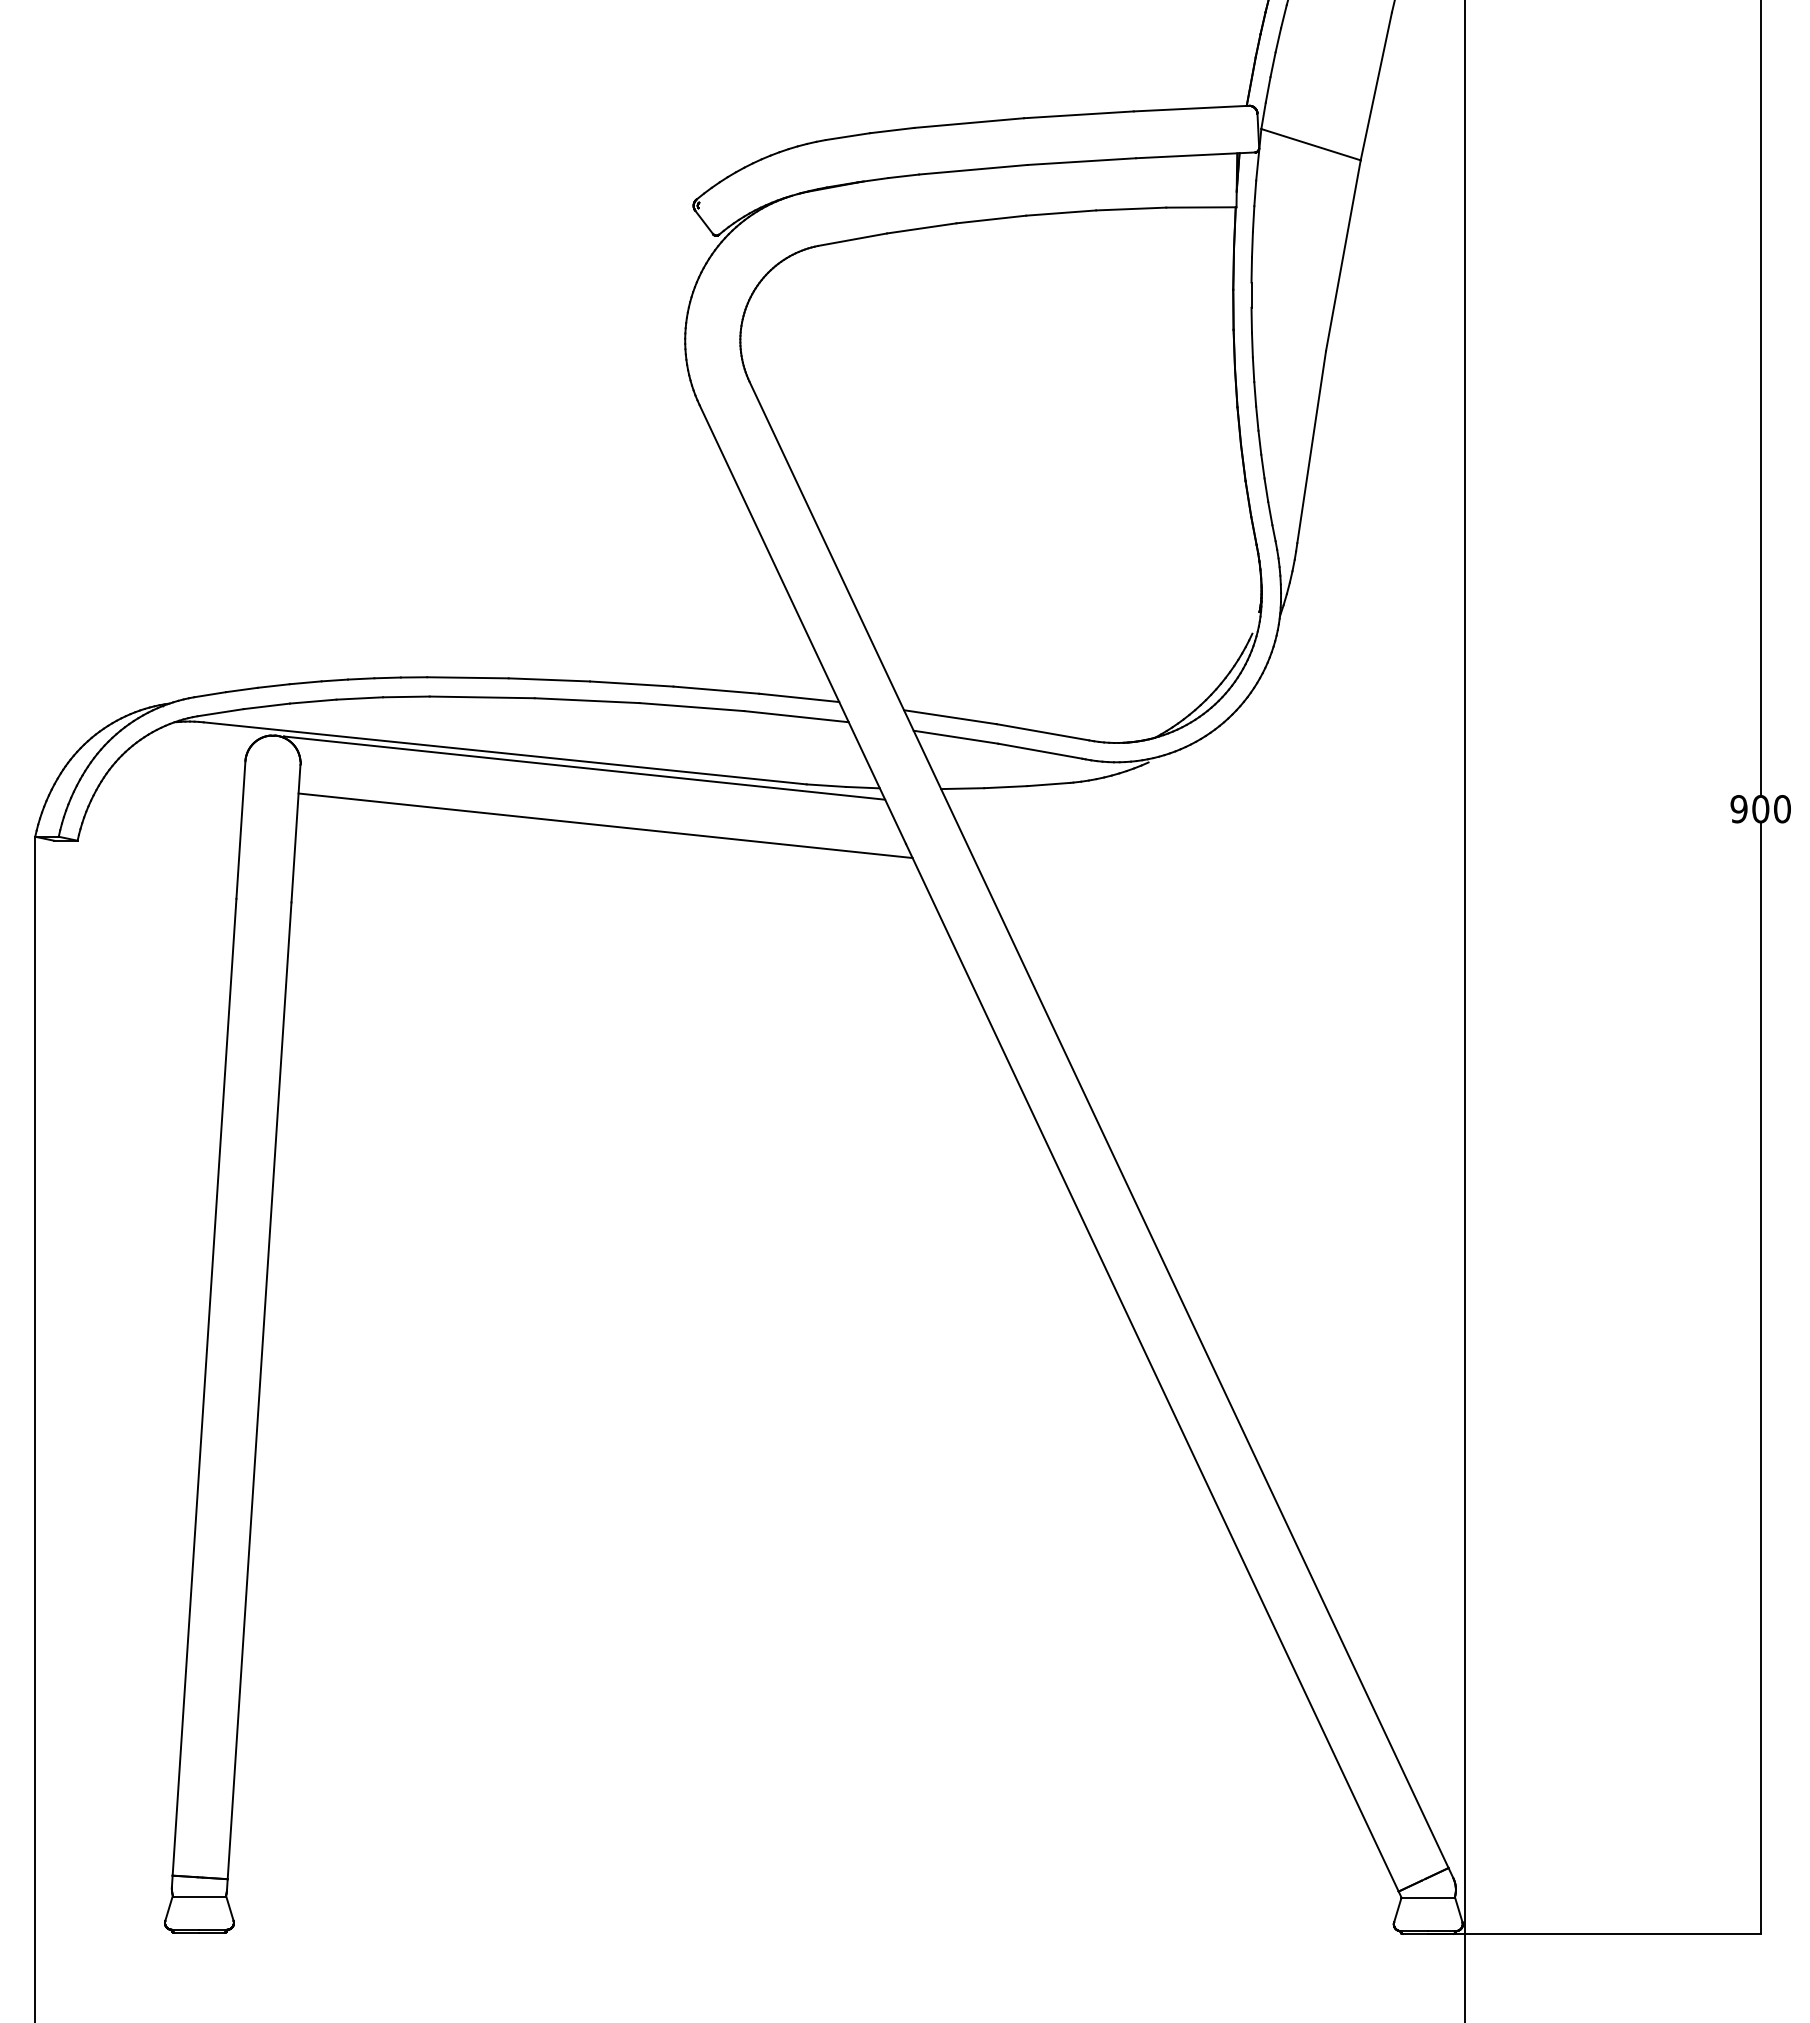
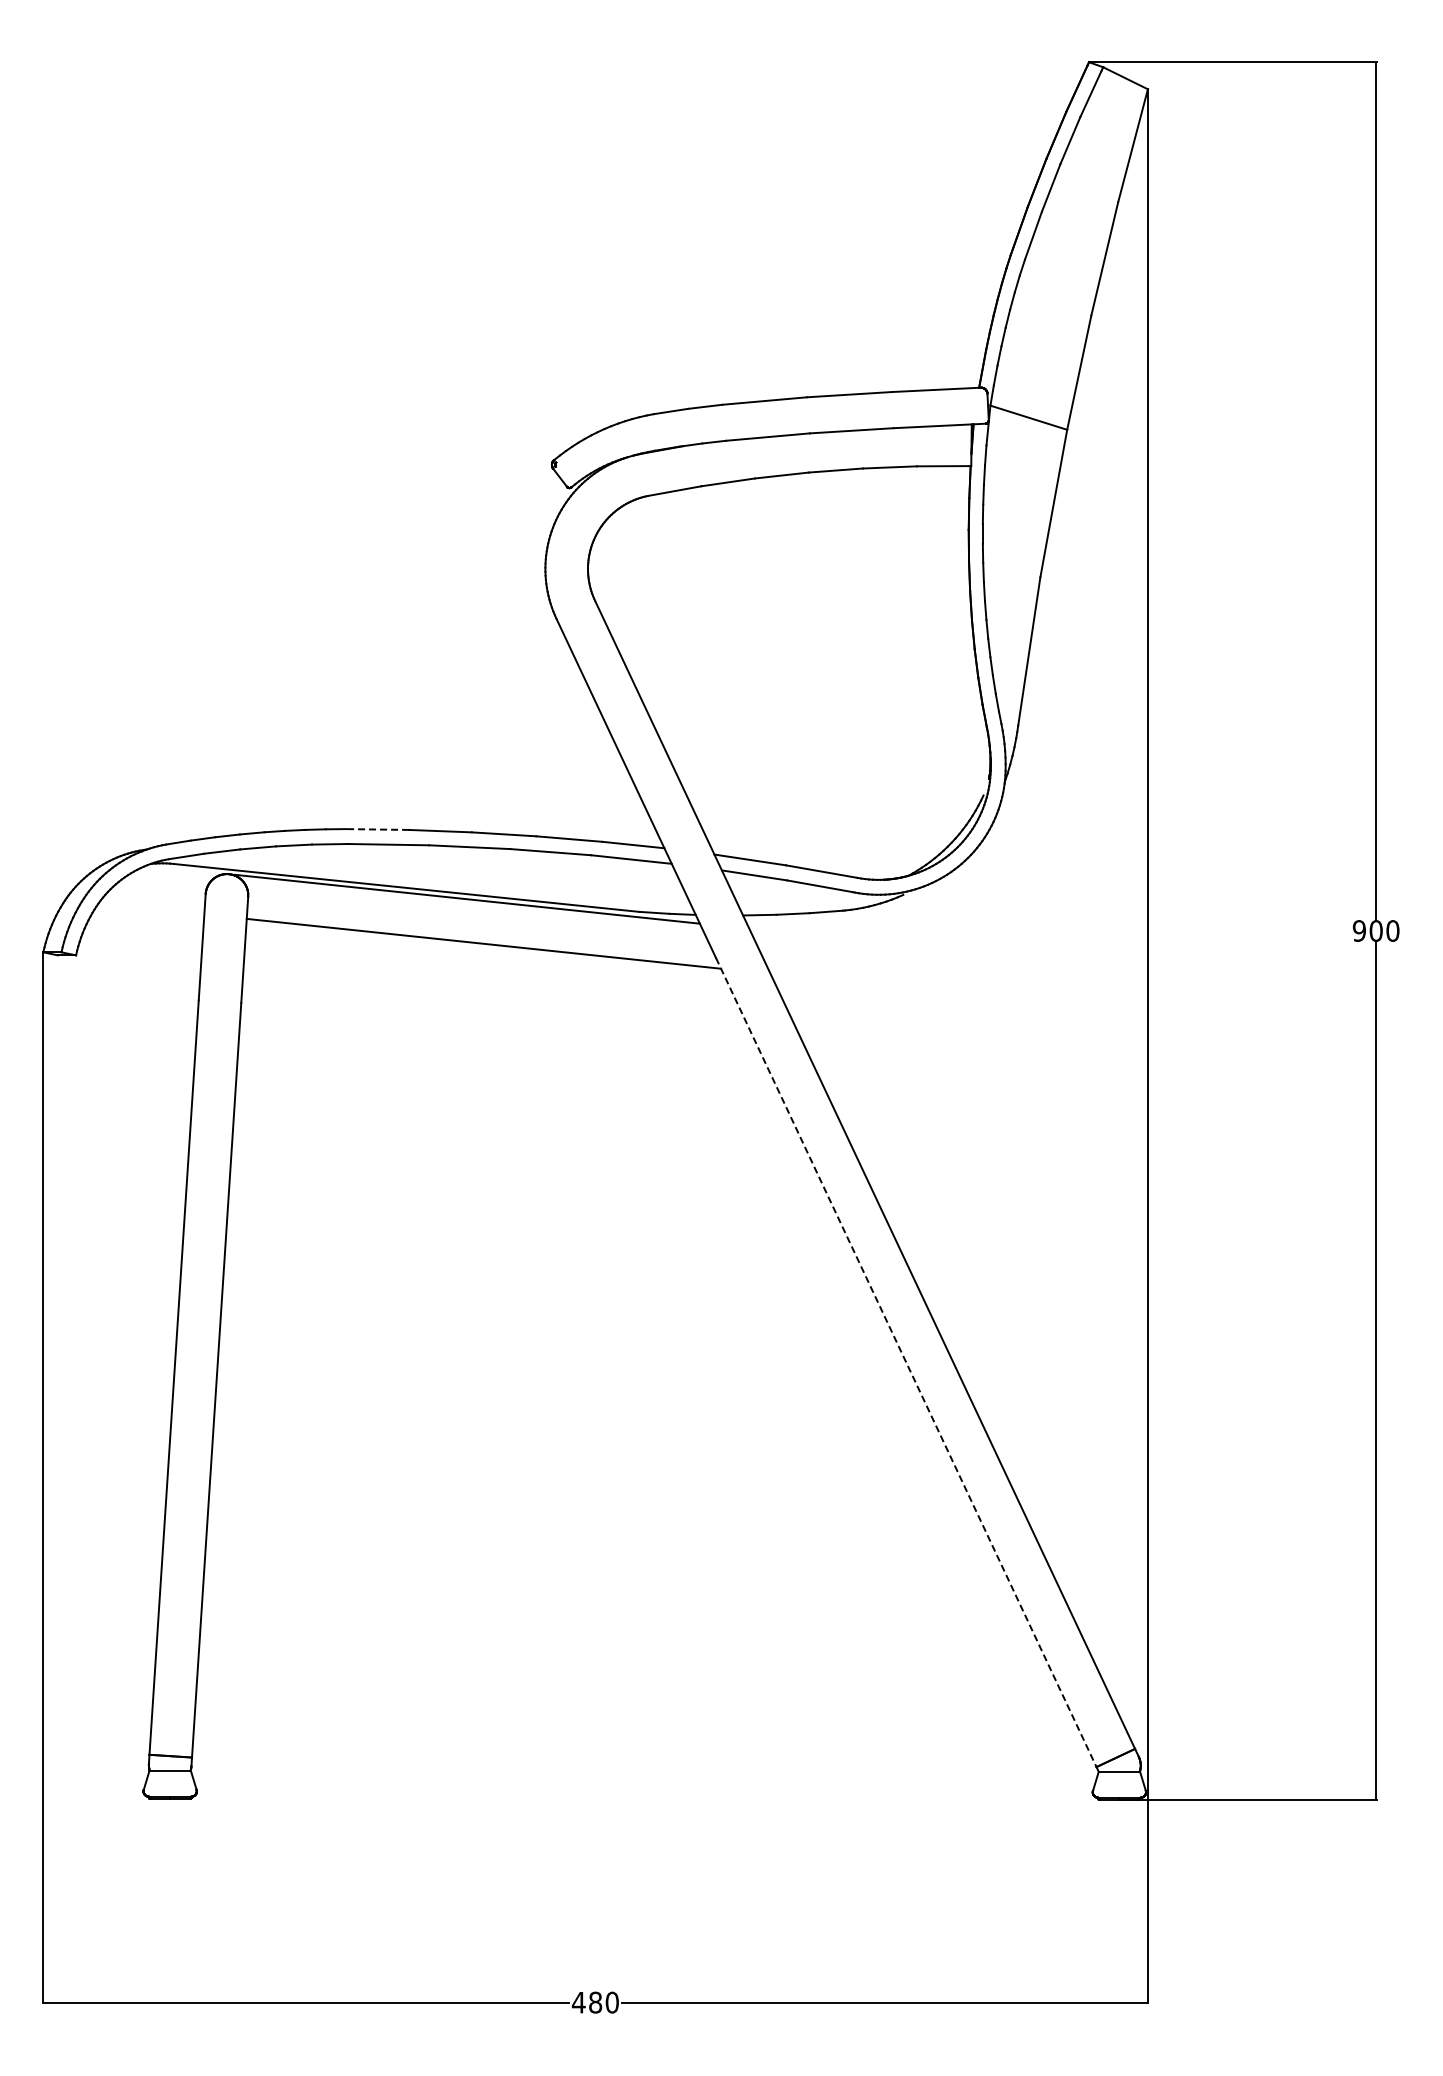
line: (467, 677) -> (377, 829), solid -> dashed
line: (1152, 1367) -> (906, 1362), solid -> dashed

